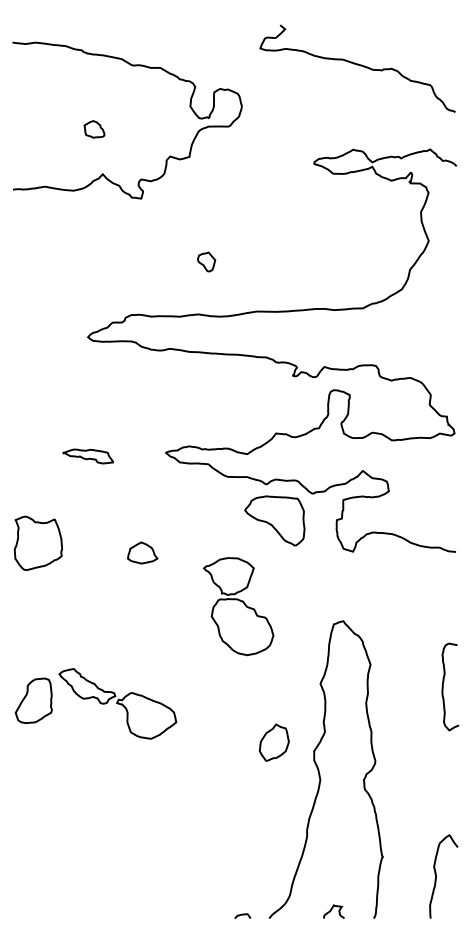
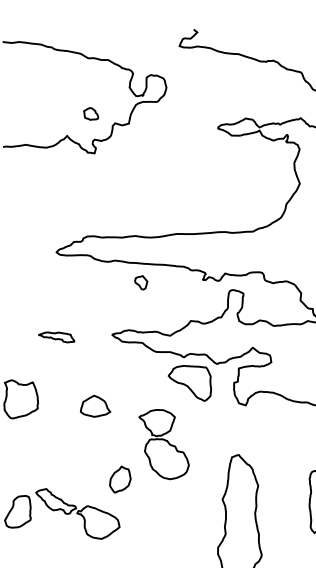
part: (94, 129) -> (91, 114), moved
part: (206, 261) -> (141, 282), moved
part: (142, 552) -> (95, 405), size x1.4
part: (273, 742) -> (119, 479), moved

